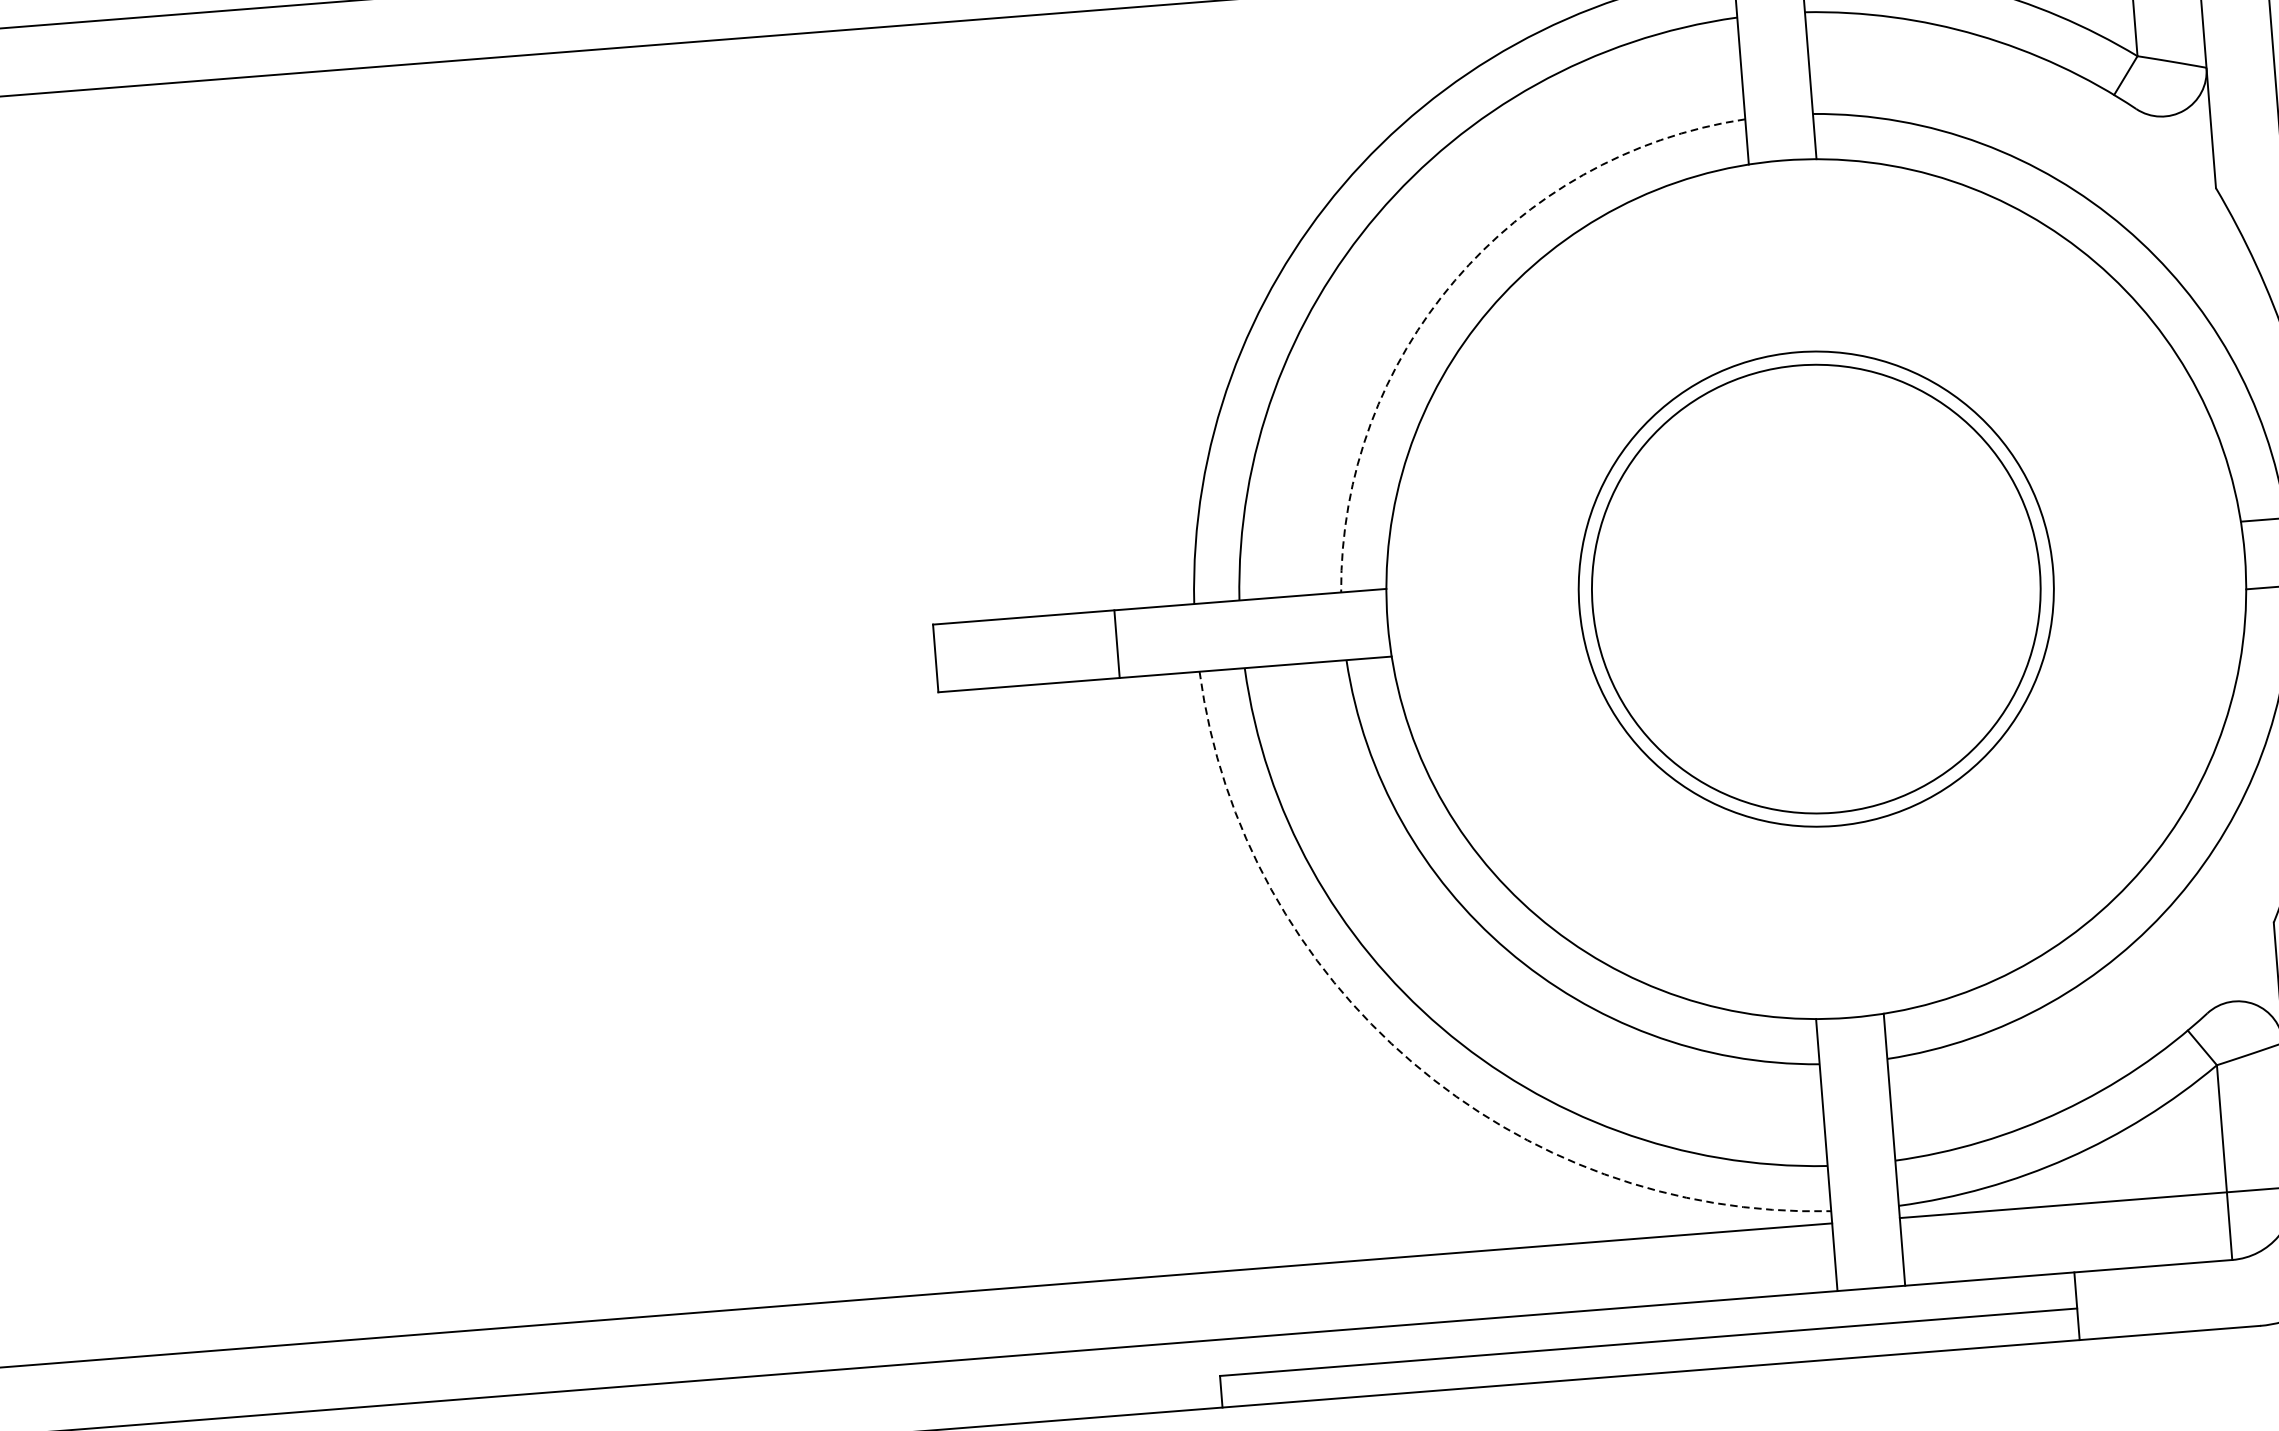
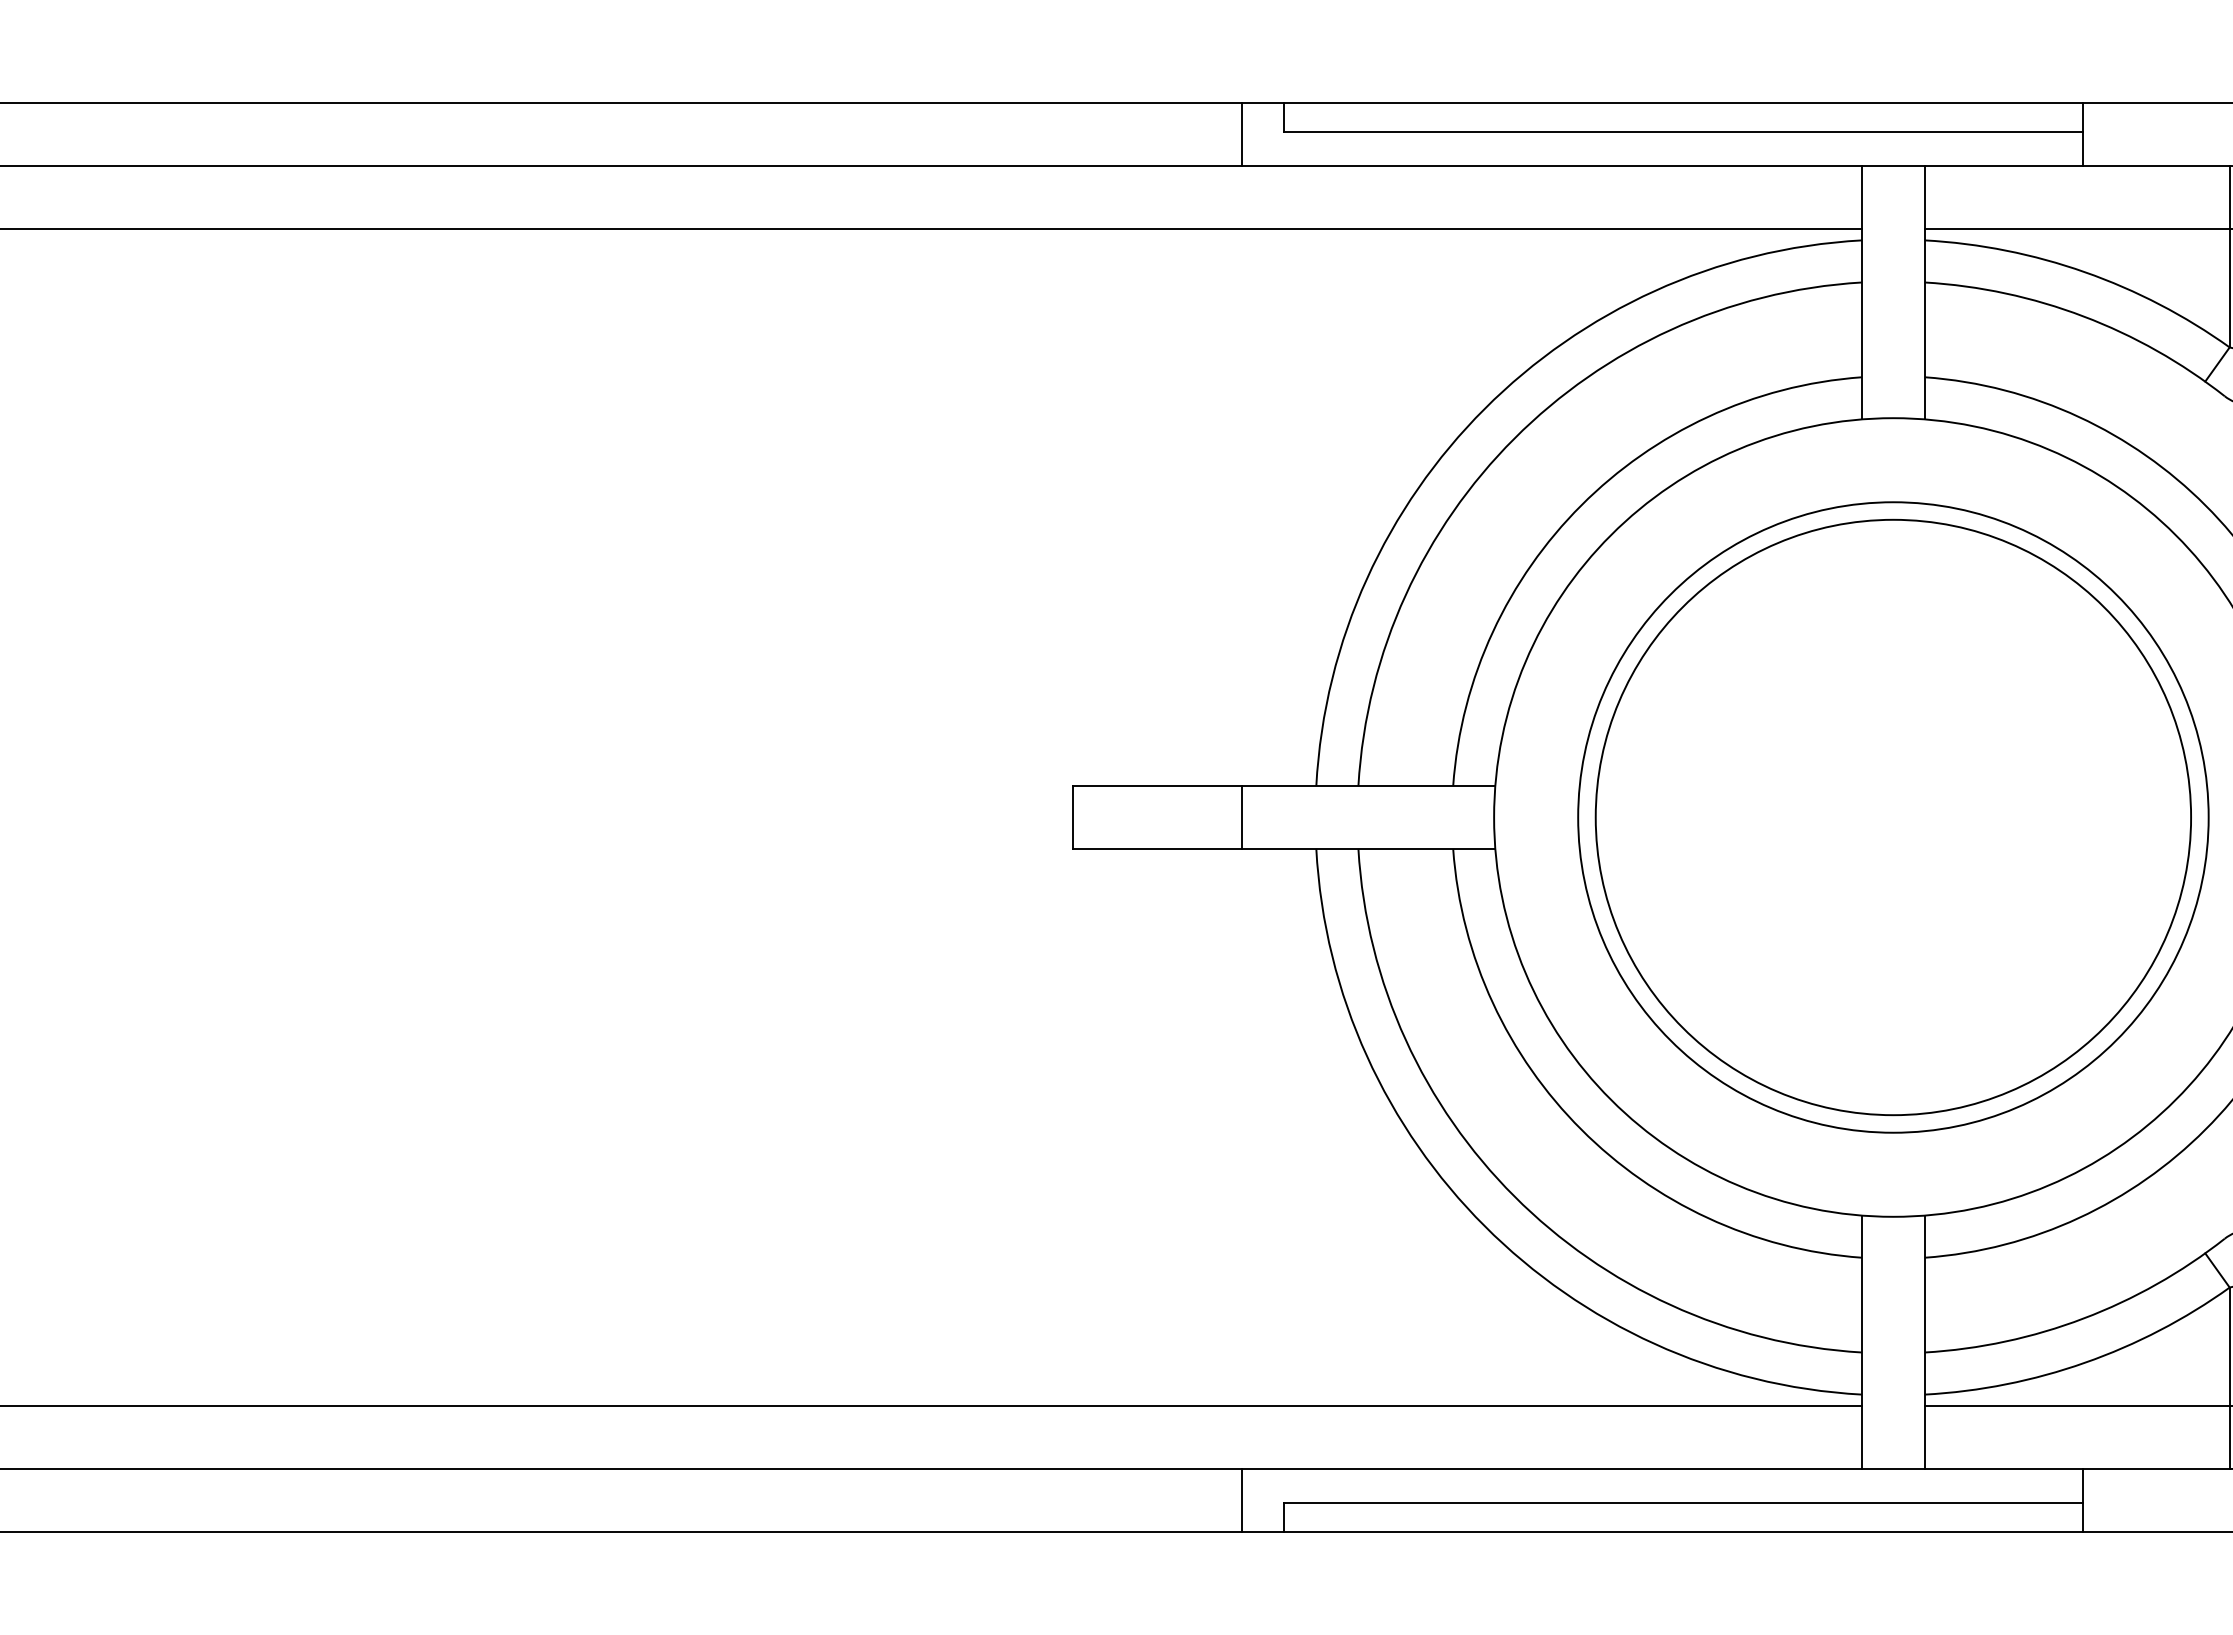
arc: (1455, 280) -> (1581, 505), dashed -> solid
circle: (1816, 589) -> (1893, 817), size x1.43
circle: (1816, 589) -> (1893, 817), size x1.43
arc: (1411, 1062) -> (1484, 1226), dashed -> solid
line: (1174, 1377) -> (1241, 1500), added

